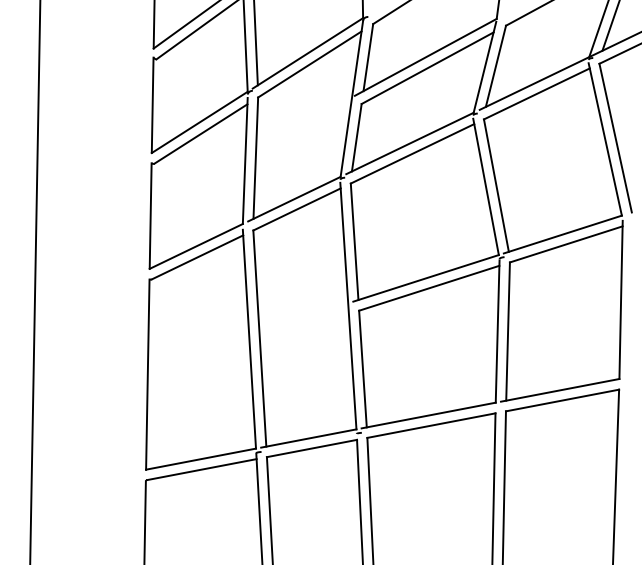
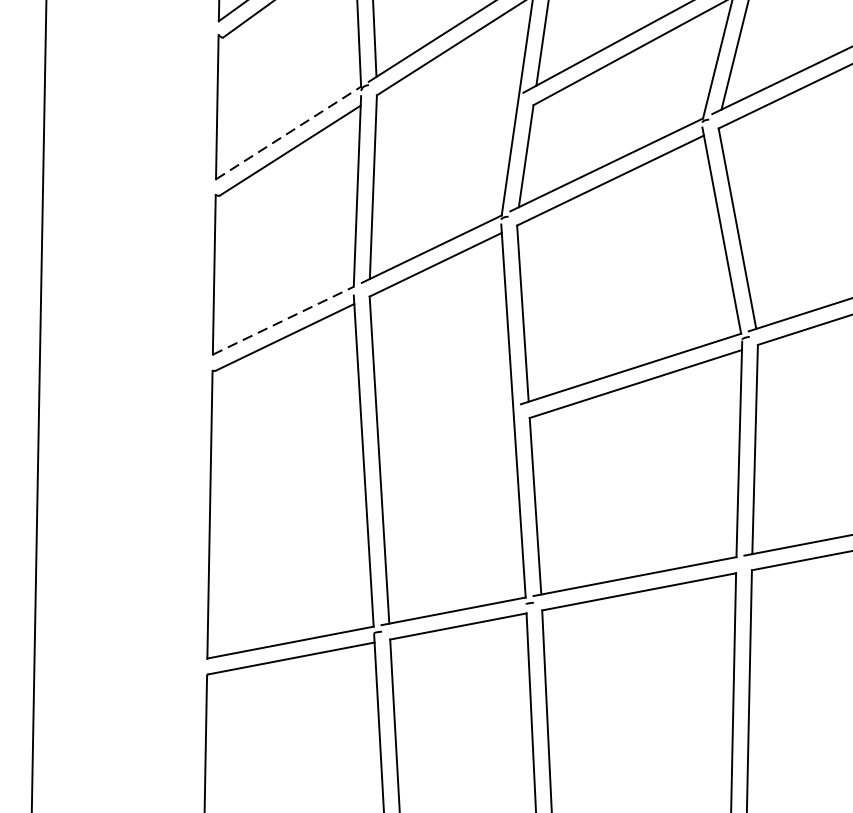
line: (199, 122) -> (288, 133), solid -> dashed
line: (196, 246) -> (283, 320), solid -> dashed

